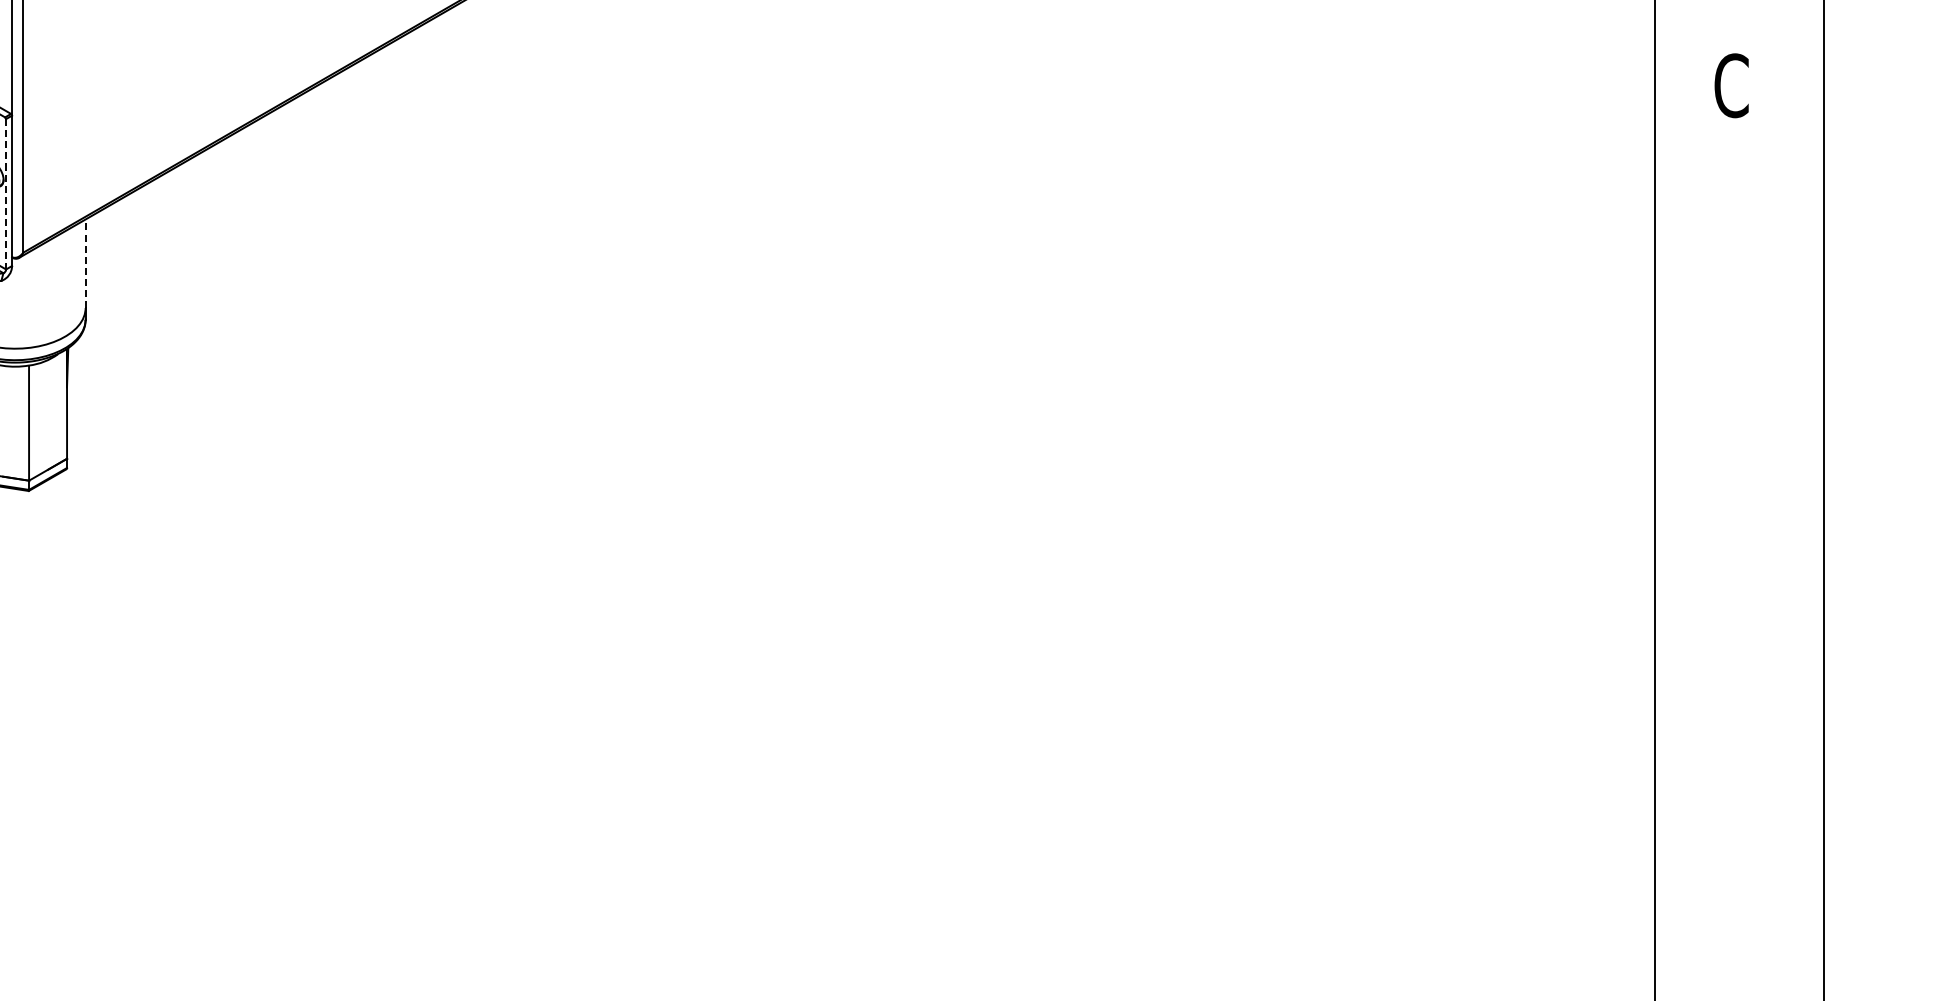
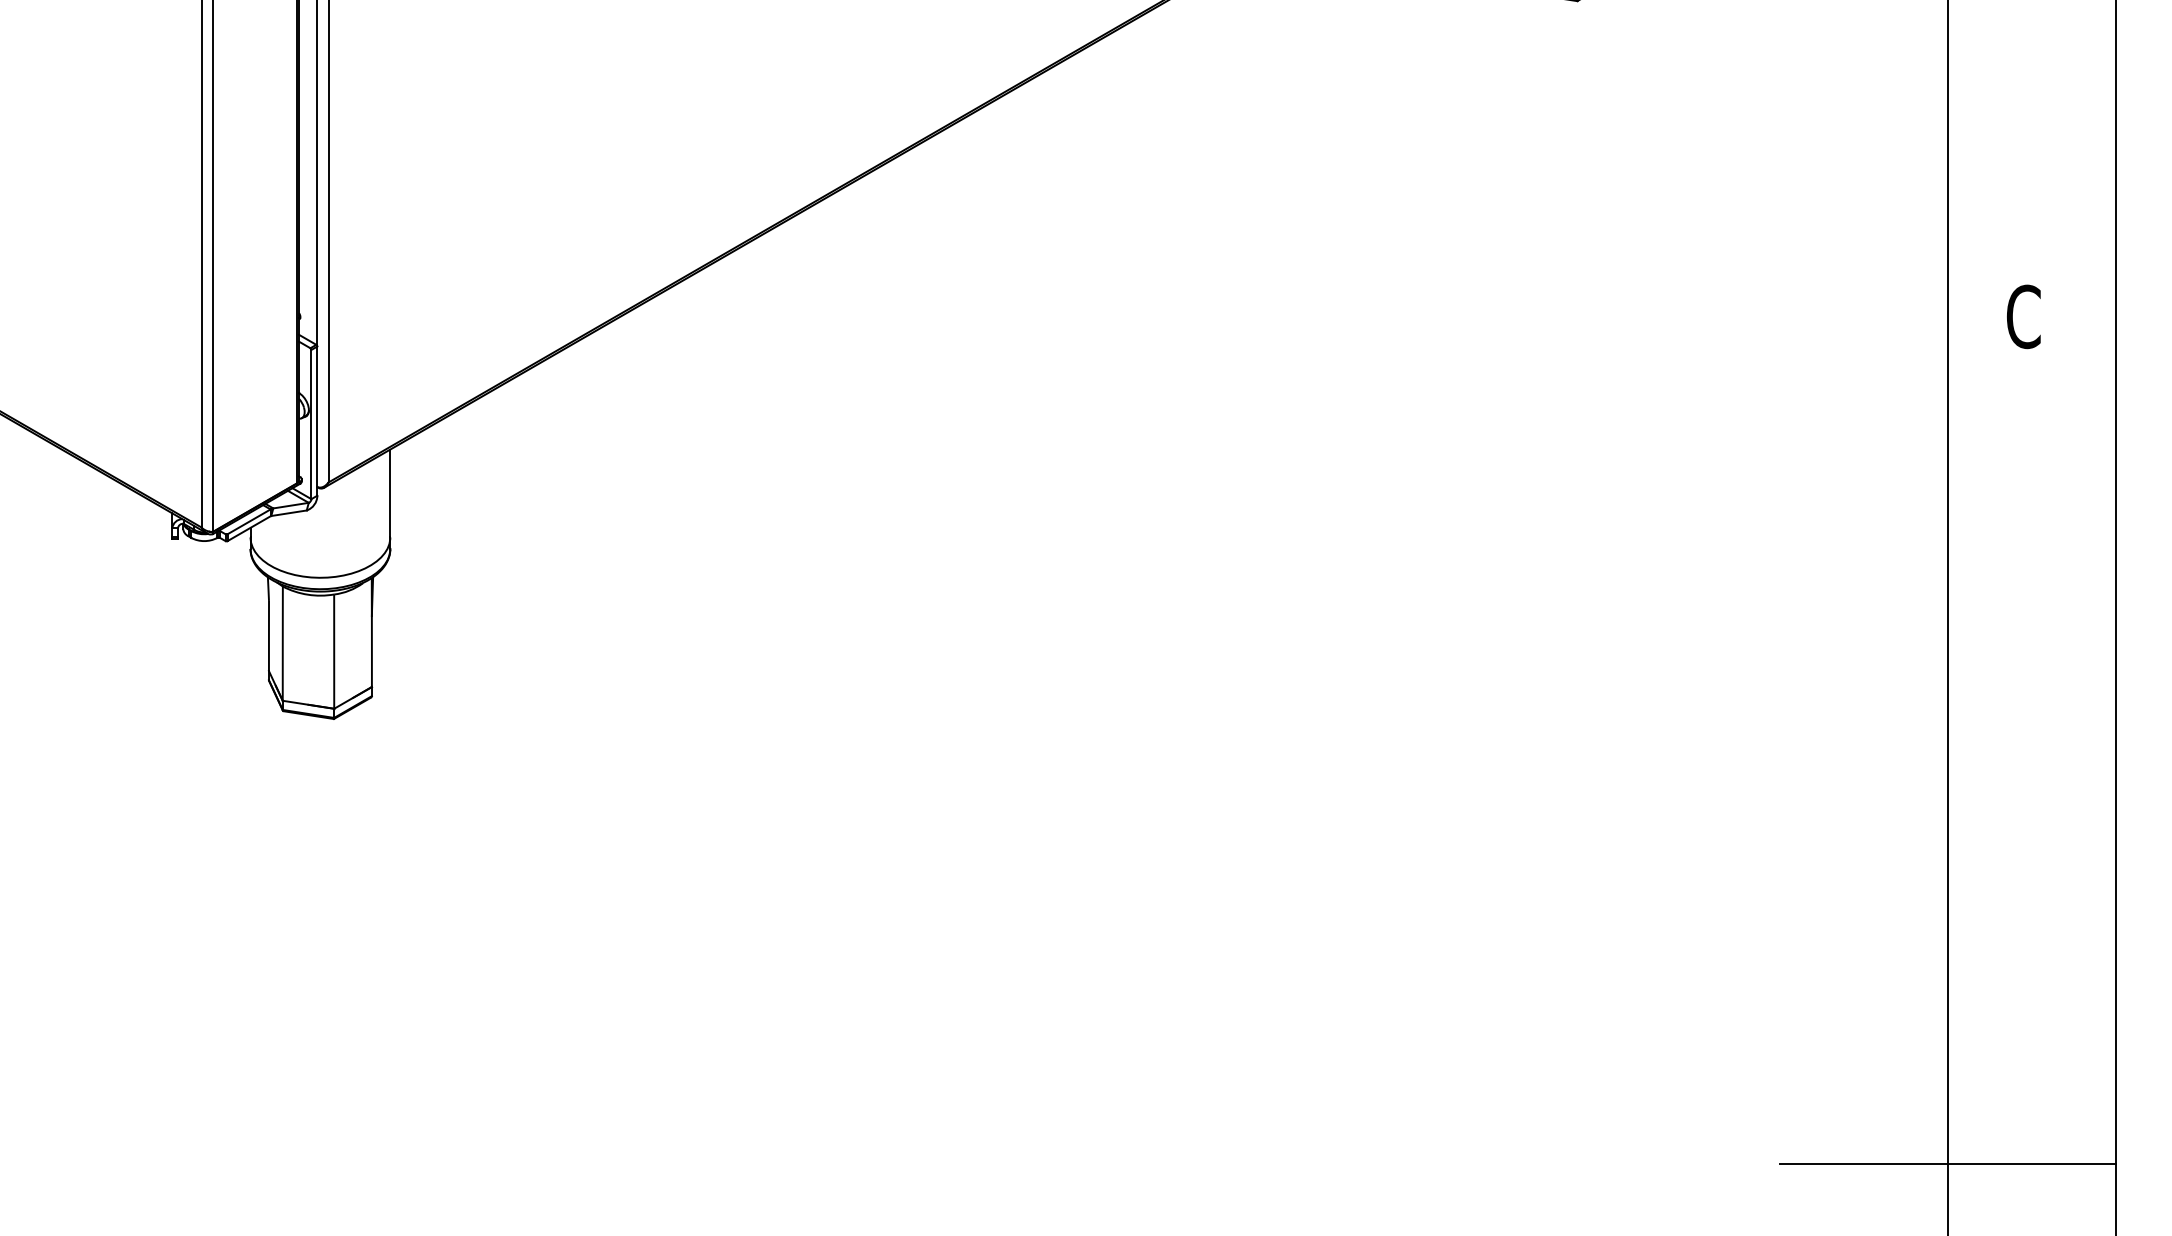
line: (6, 194) -> (311, 424), dashed -> solid
line: (85, 263) -> (390, 493), dashed -> solid
line: (1654, 939) -> (1947, 1164), added

